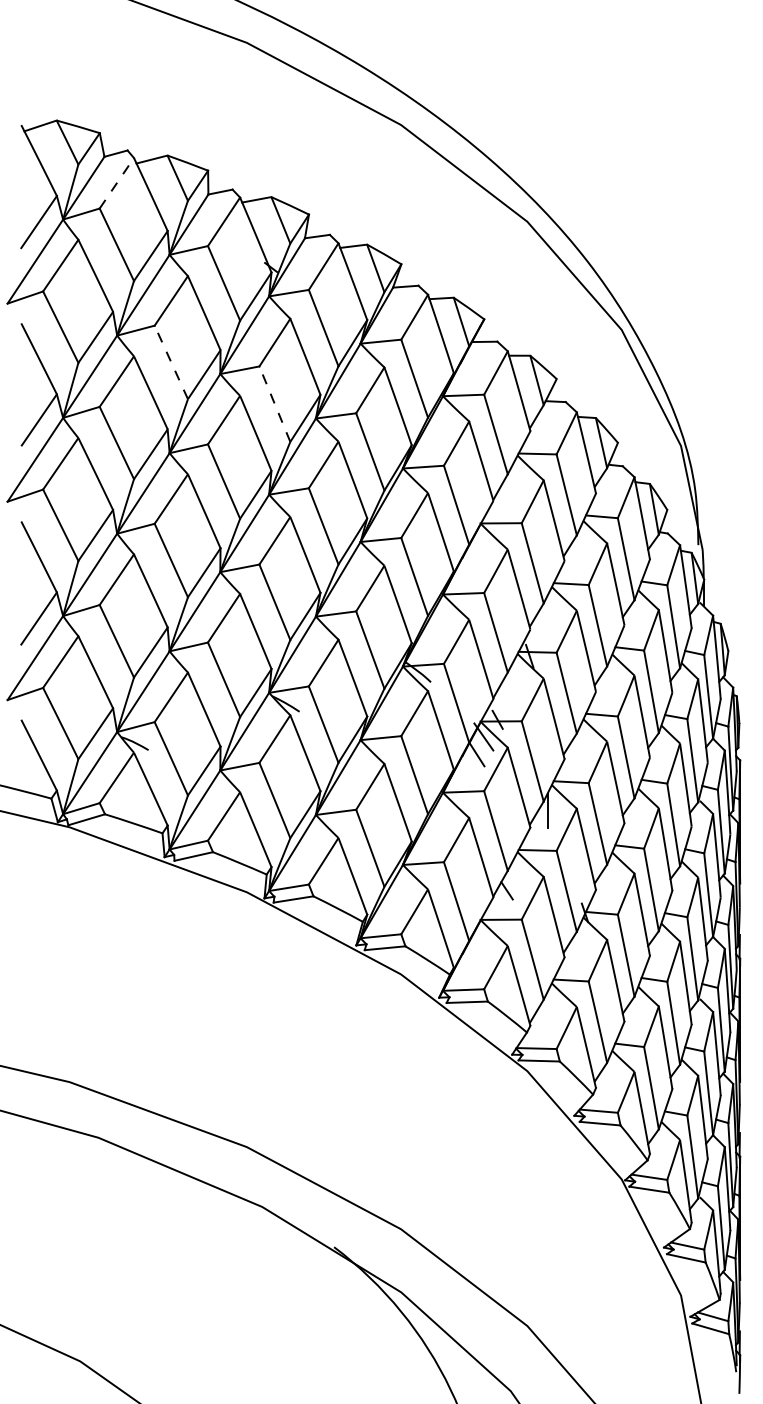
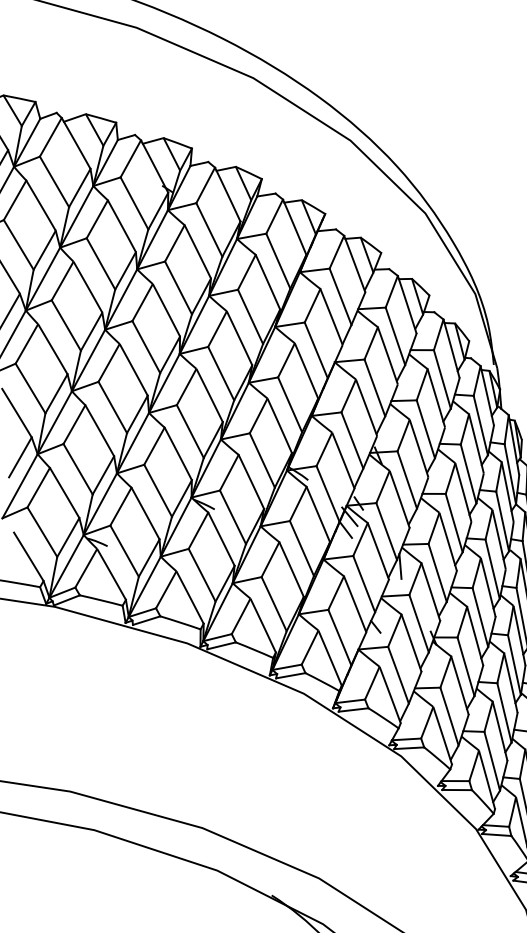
line: (116, 183) -> (50, 137), dashed -> solid
line: (171, 361) -> (101, 263), dashed -> solid
line: (274, 404) -> (178, 288), dashed -> solid

